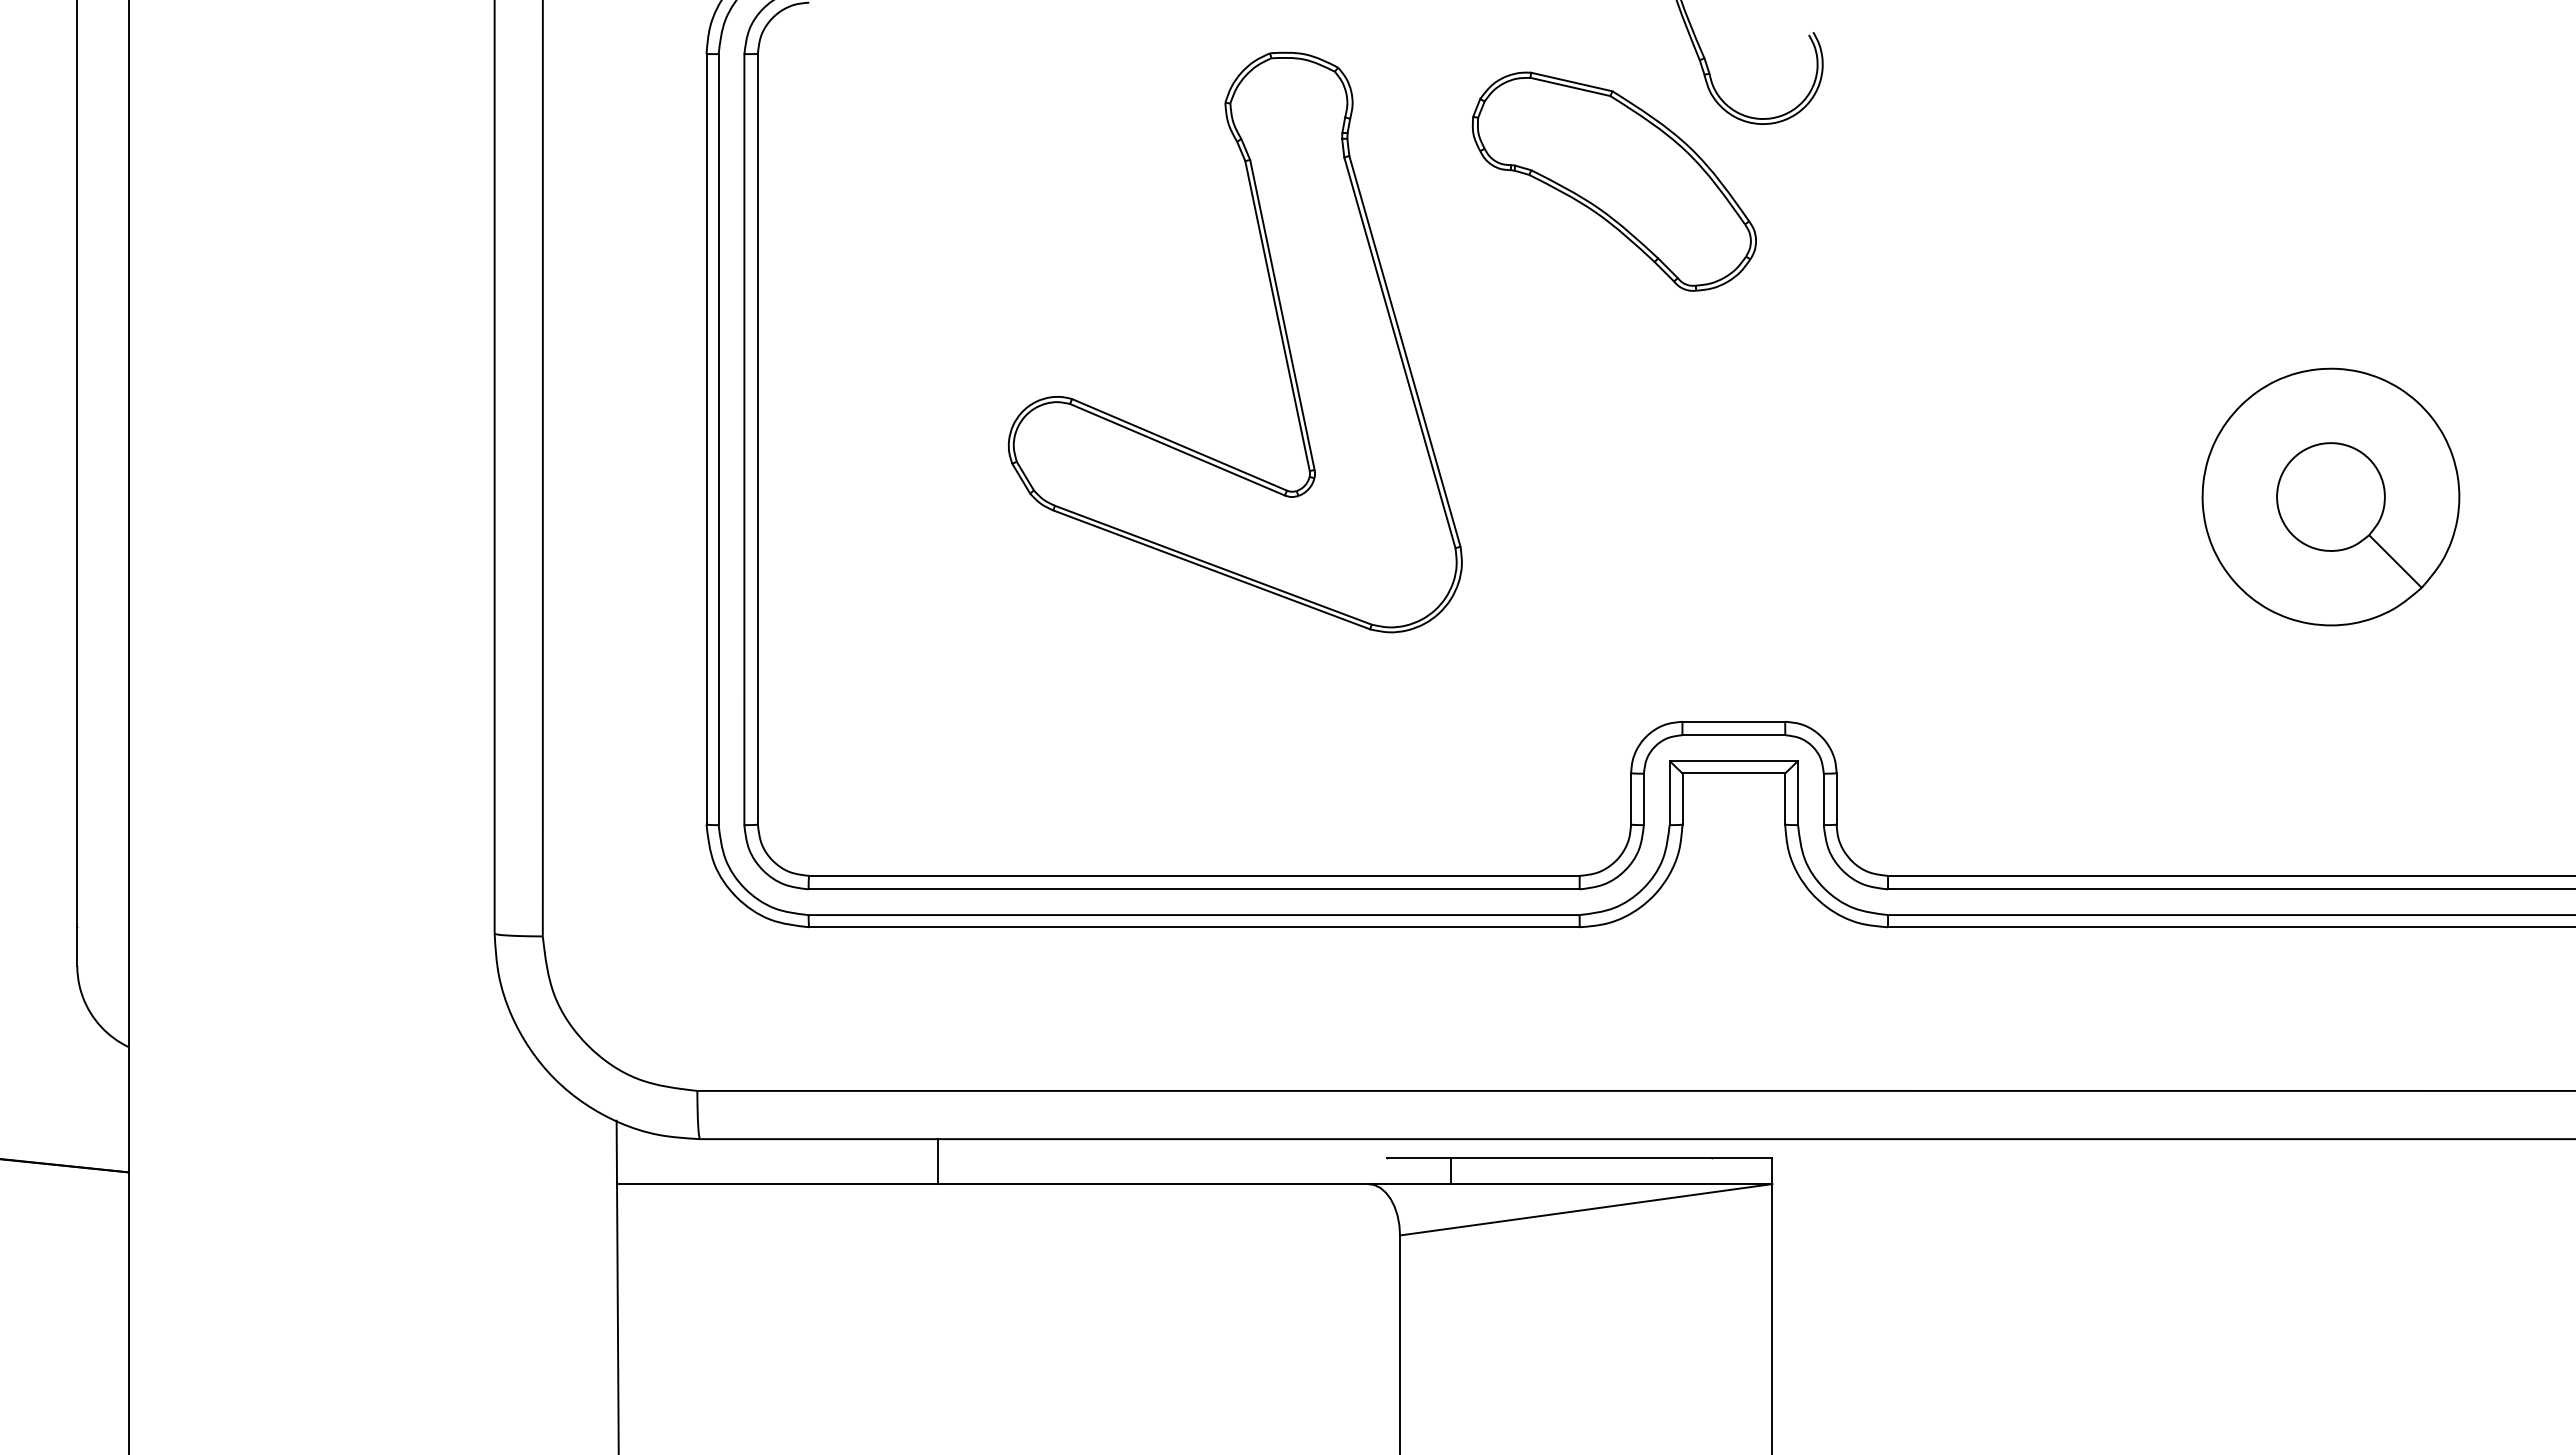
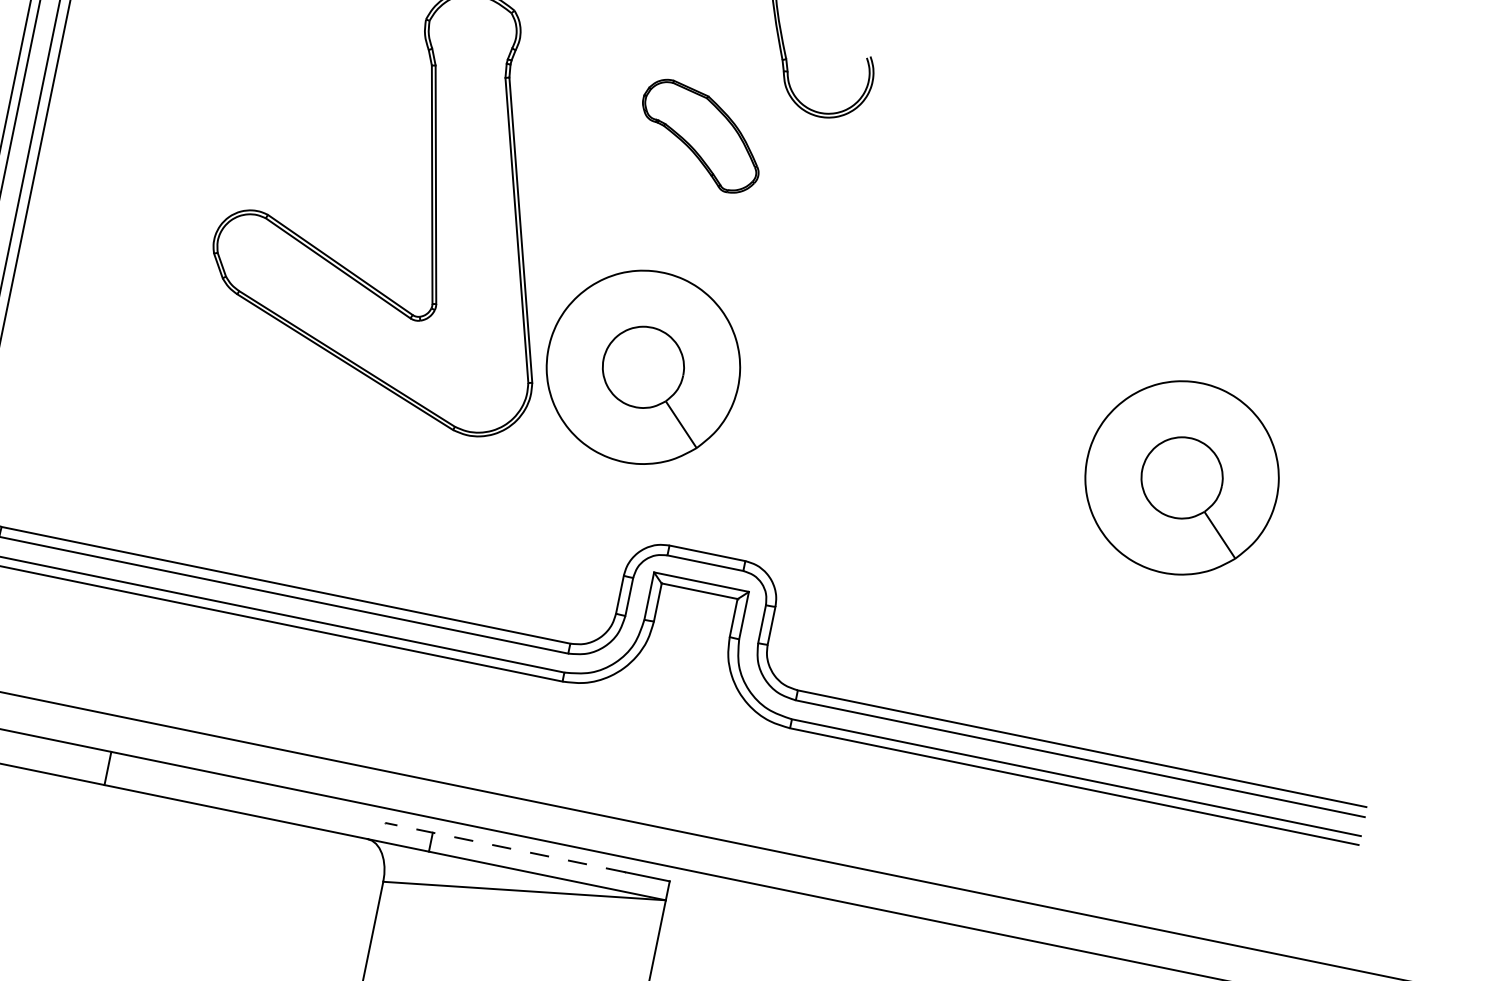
part: (1613, 181) -> (700, 136), size x0.6
part: (1600, 496) -> (643, 366), added
line: (1548, 1158) -> (504, 847), solid -> dashed
line: (937, 1161) -> (107, 768), moved

